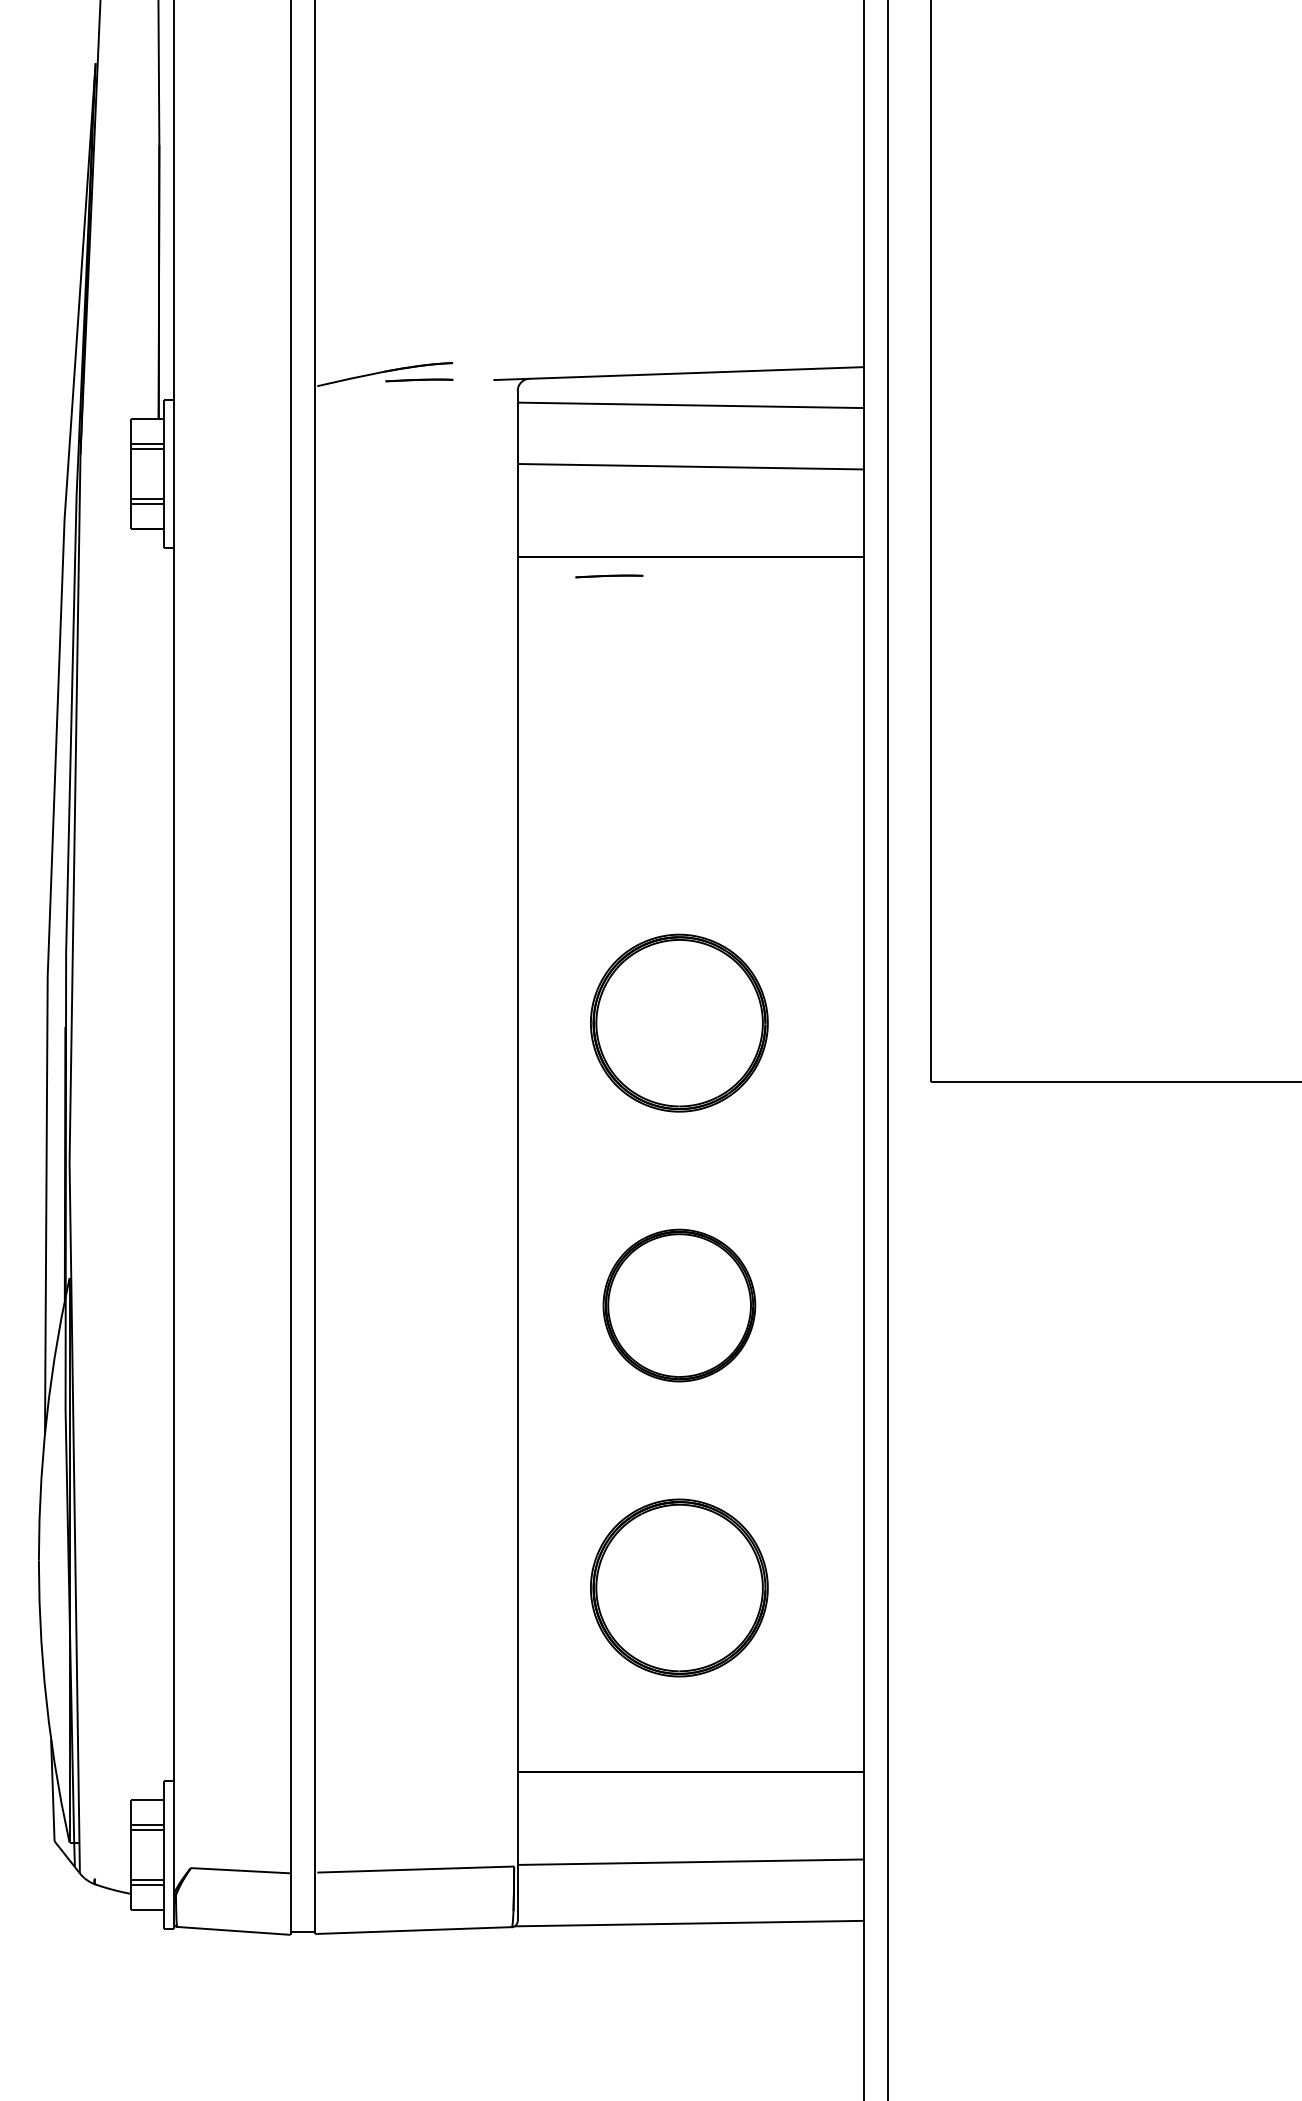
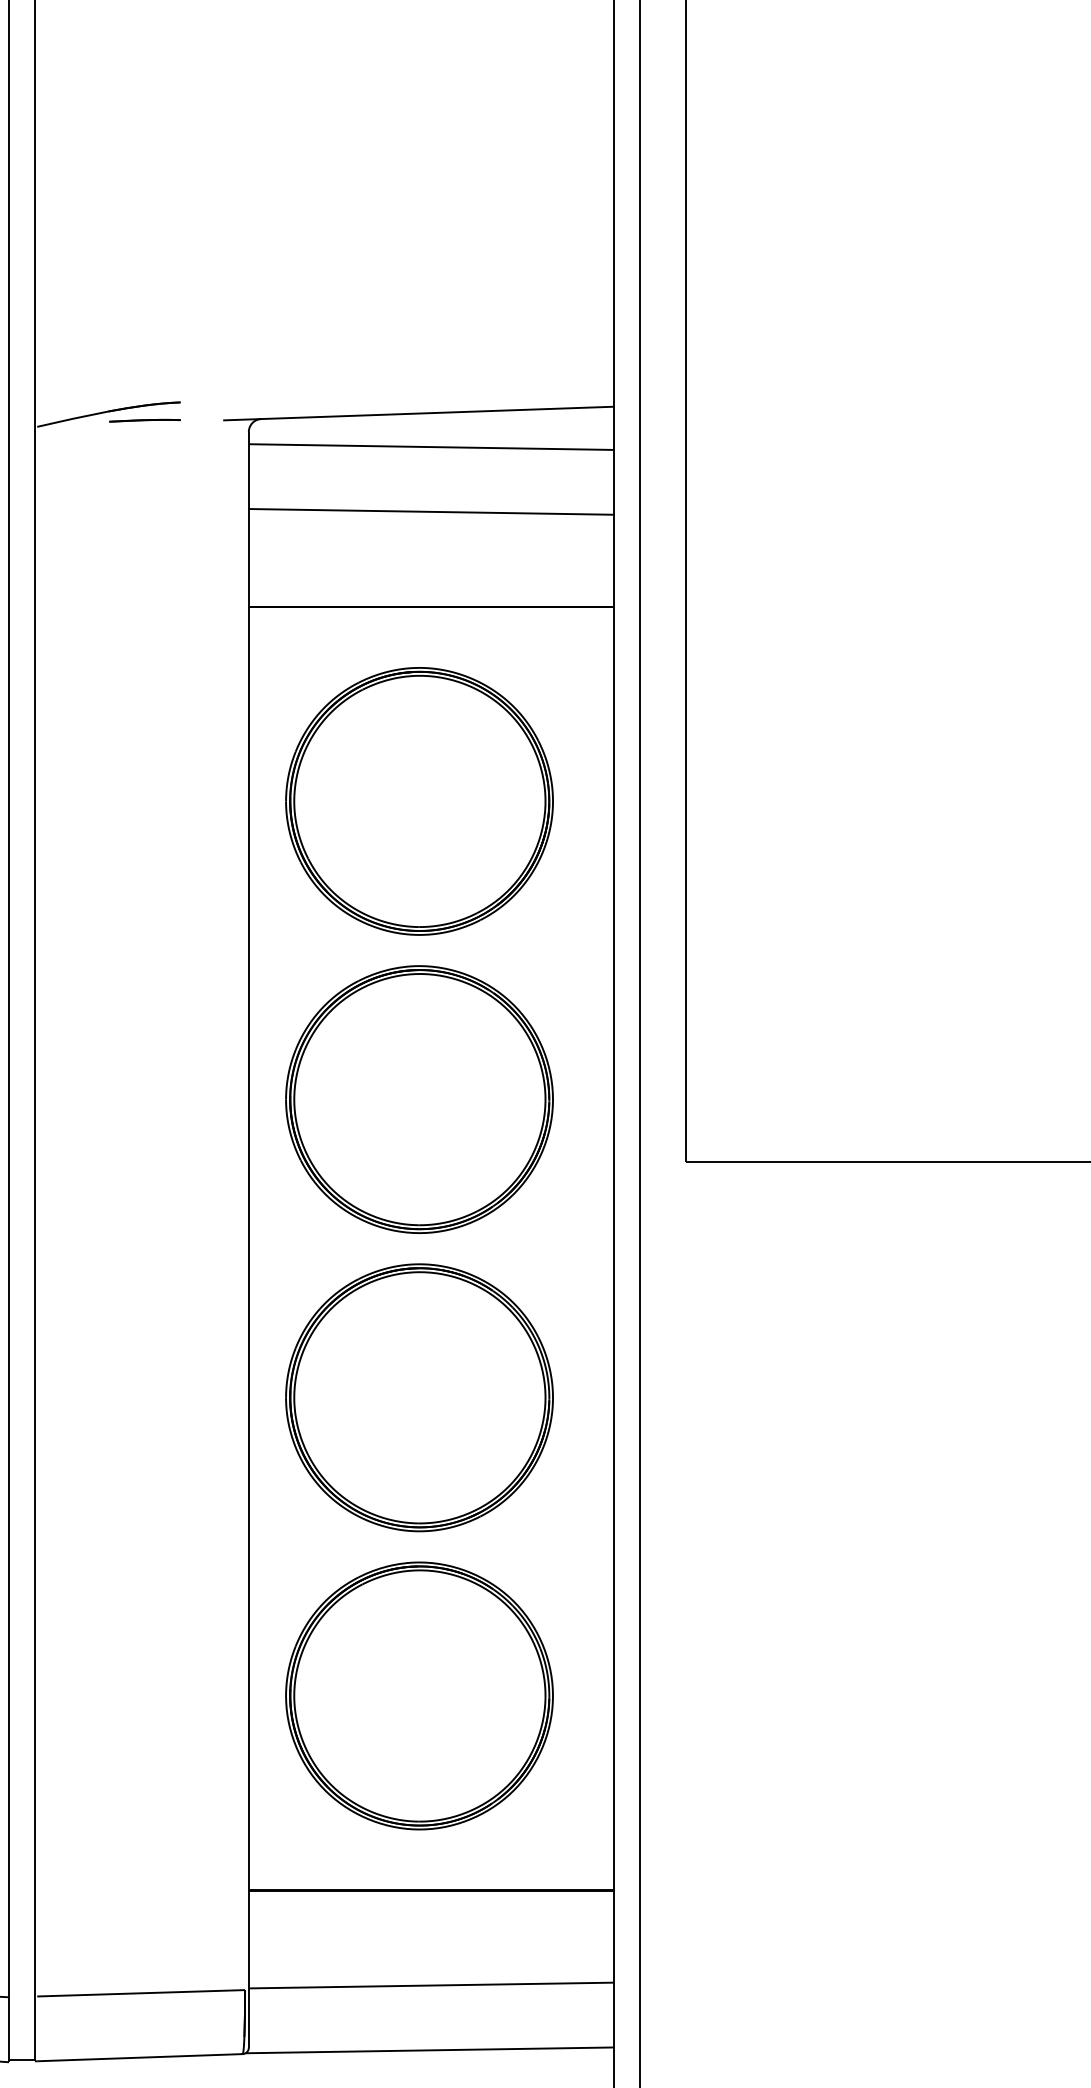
line: (609, 576) -> (345, 627), removed
part: (679, 740) -> (419, 801), added
part: (679, 1022) -> (419, 1098), size x1.43
part: (679, 1305) -> (419, 1397), size x1.67
part: (679, 1587) -> (419, 1695), size x1.43

